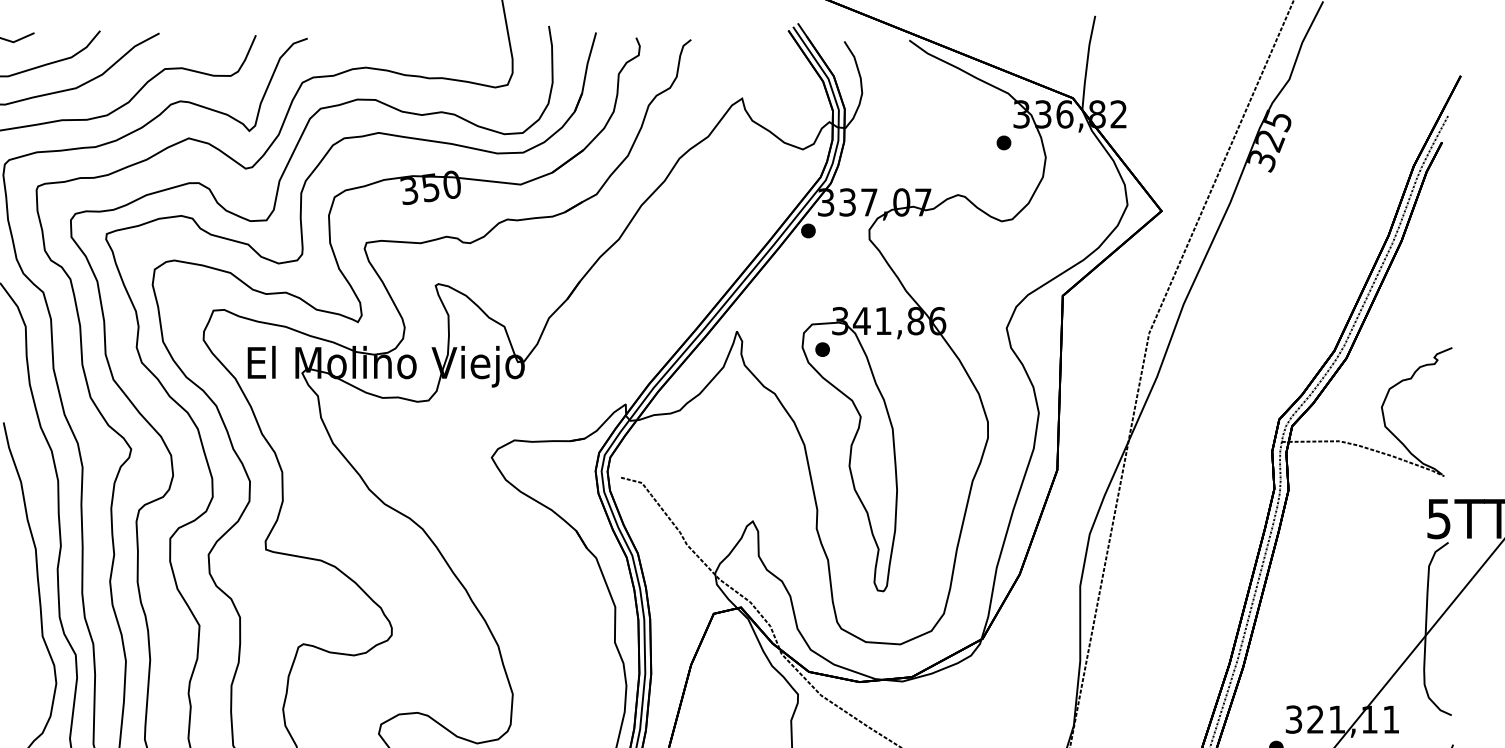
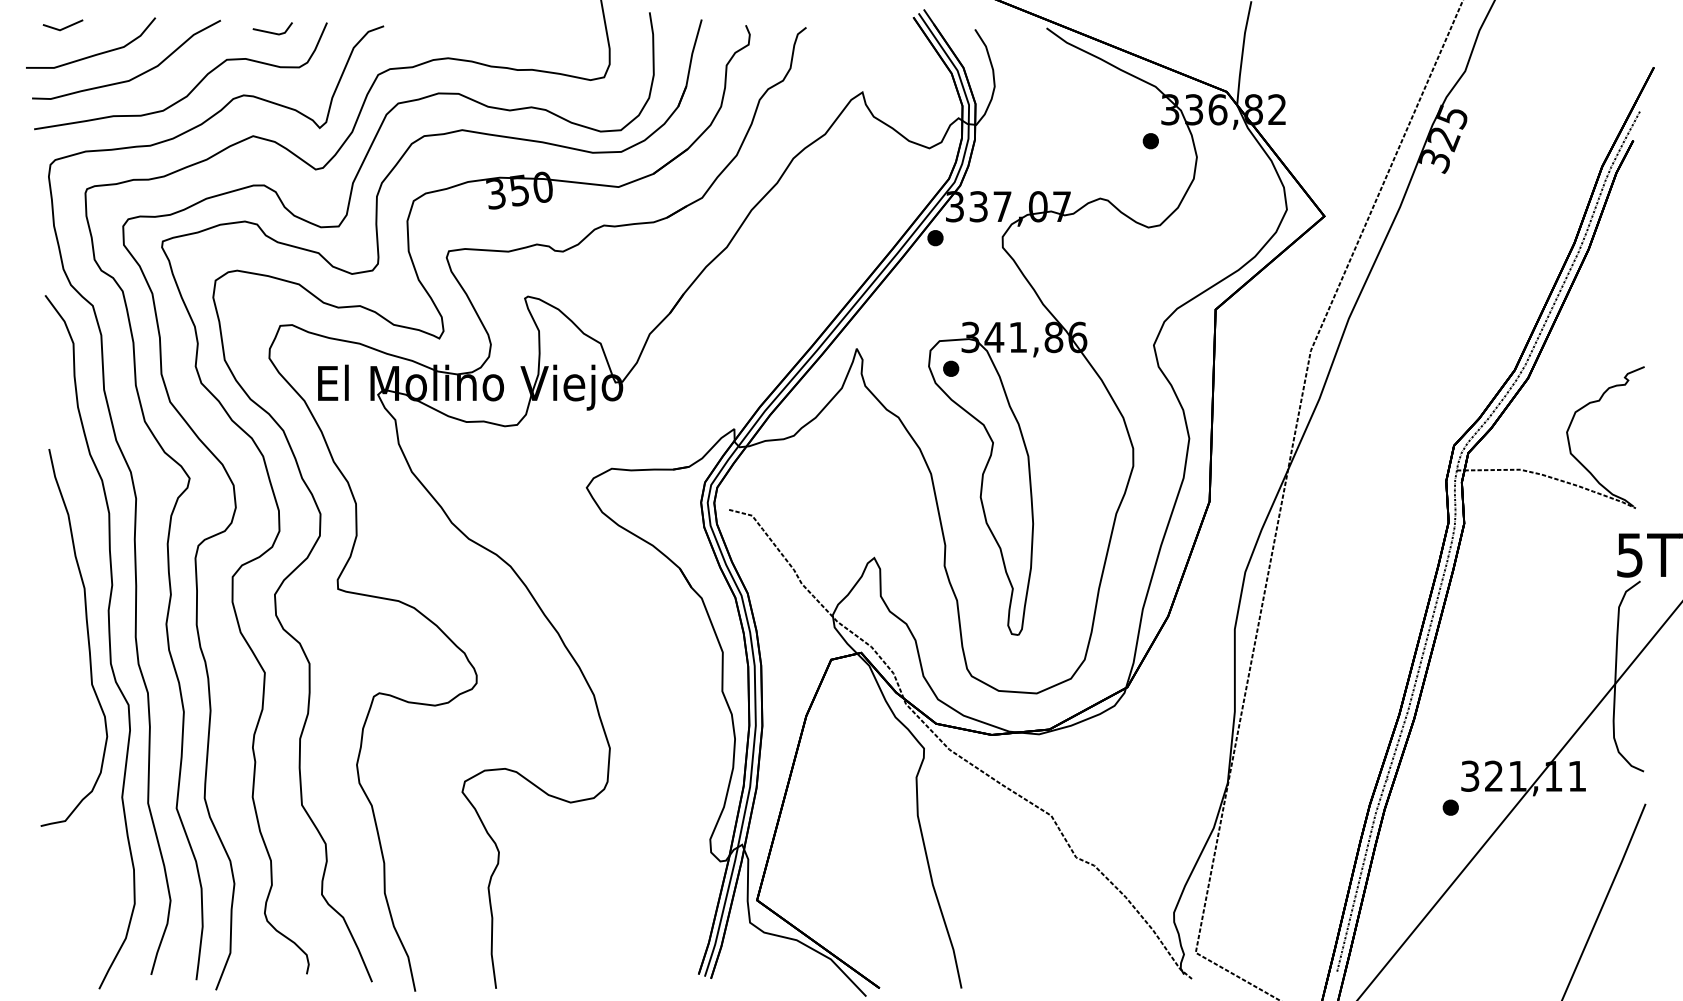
line: (204, 43) -> (270, 31), added

